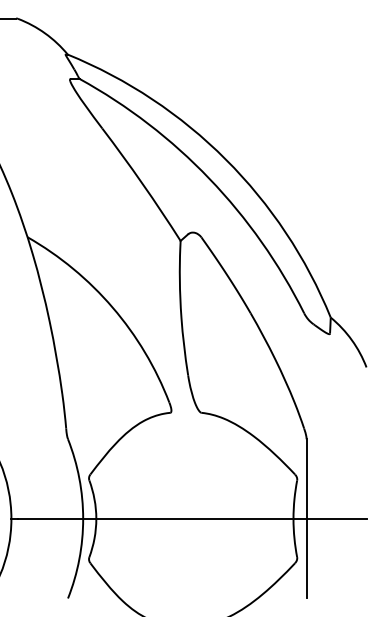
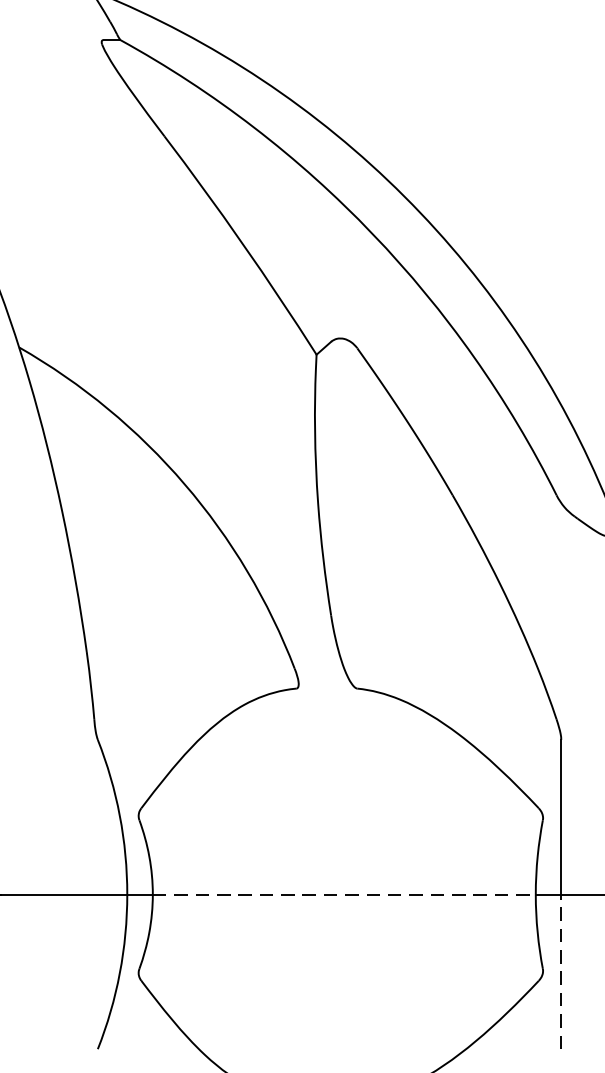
line: (194, 518) -> (343, 893), solid -> dashed
line: (306, 558) -> (561, 971), solid -> dashed

